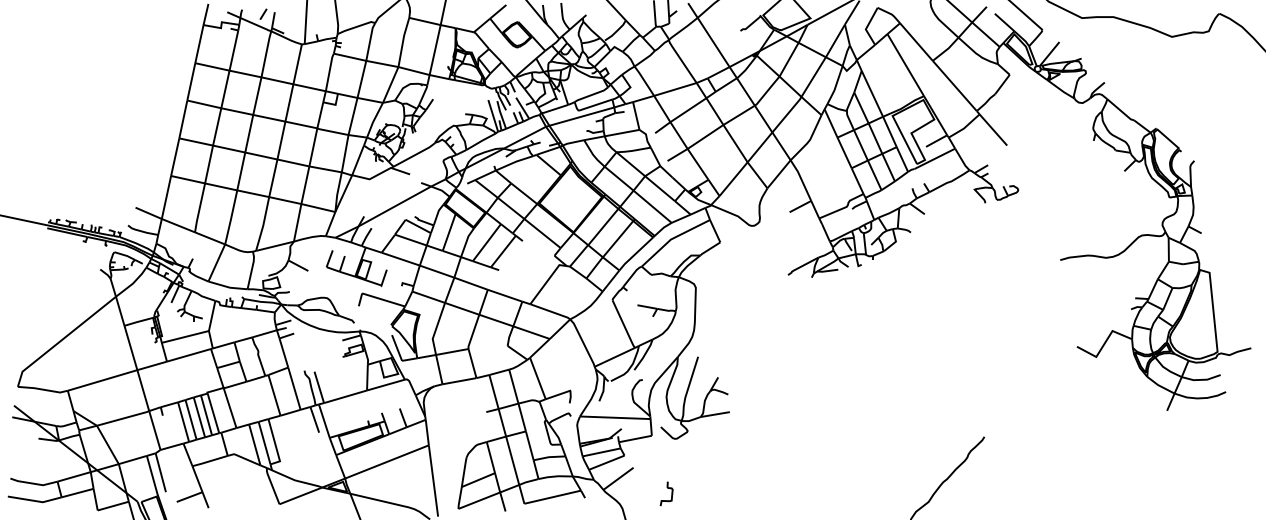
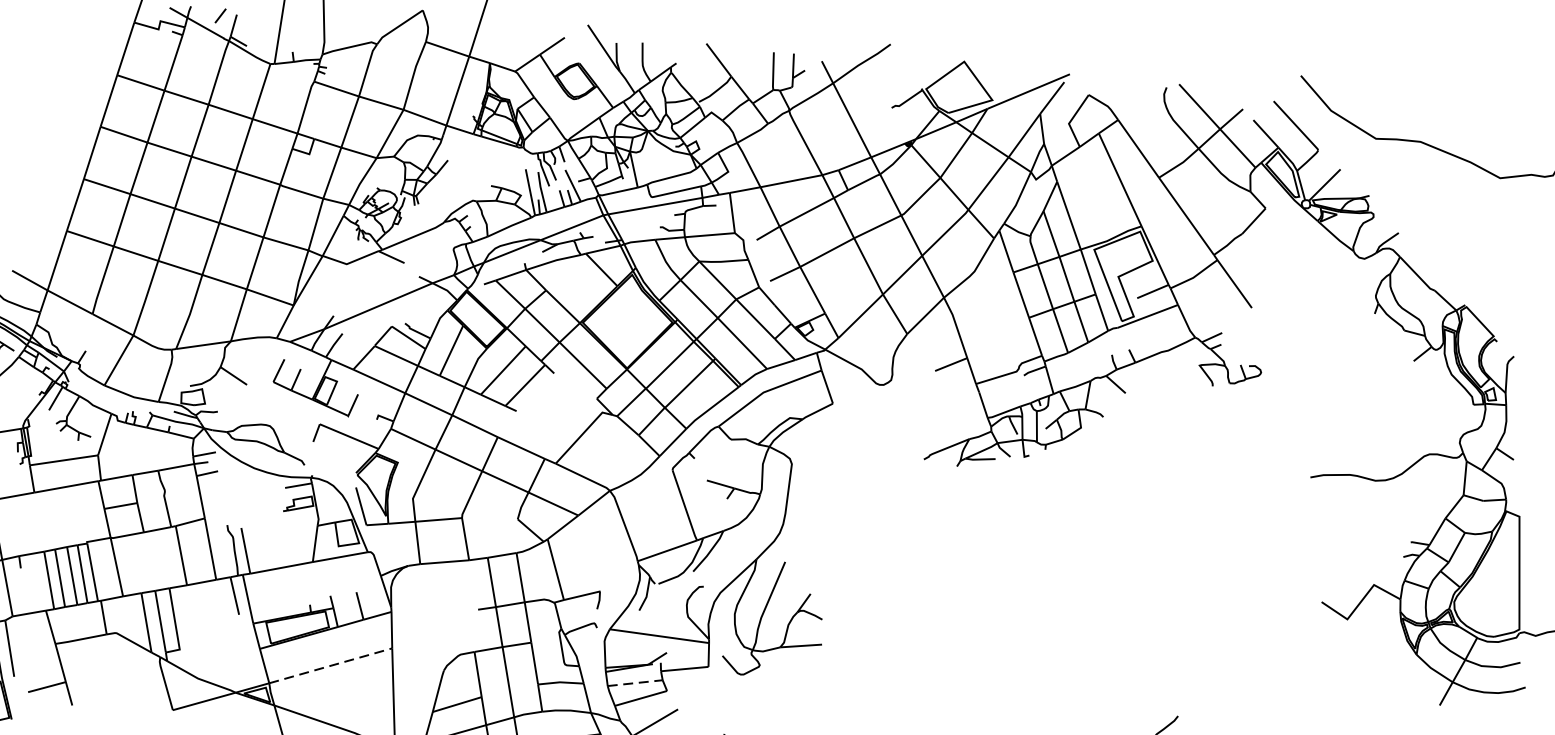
line: (602, 452) -> (636, 683), solid -> dashed
line: (387, 461) -> (331, 665), solid -> dashed

